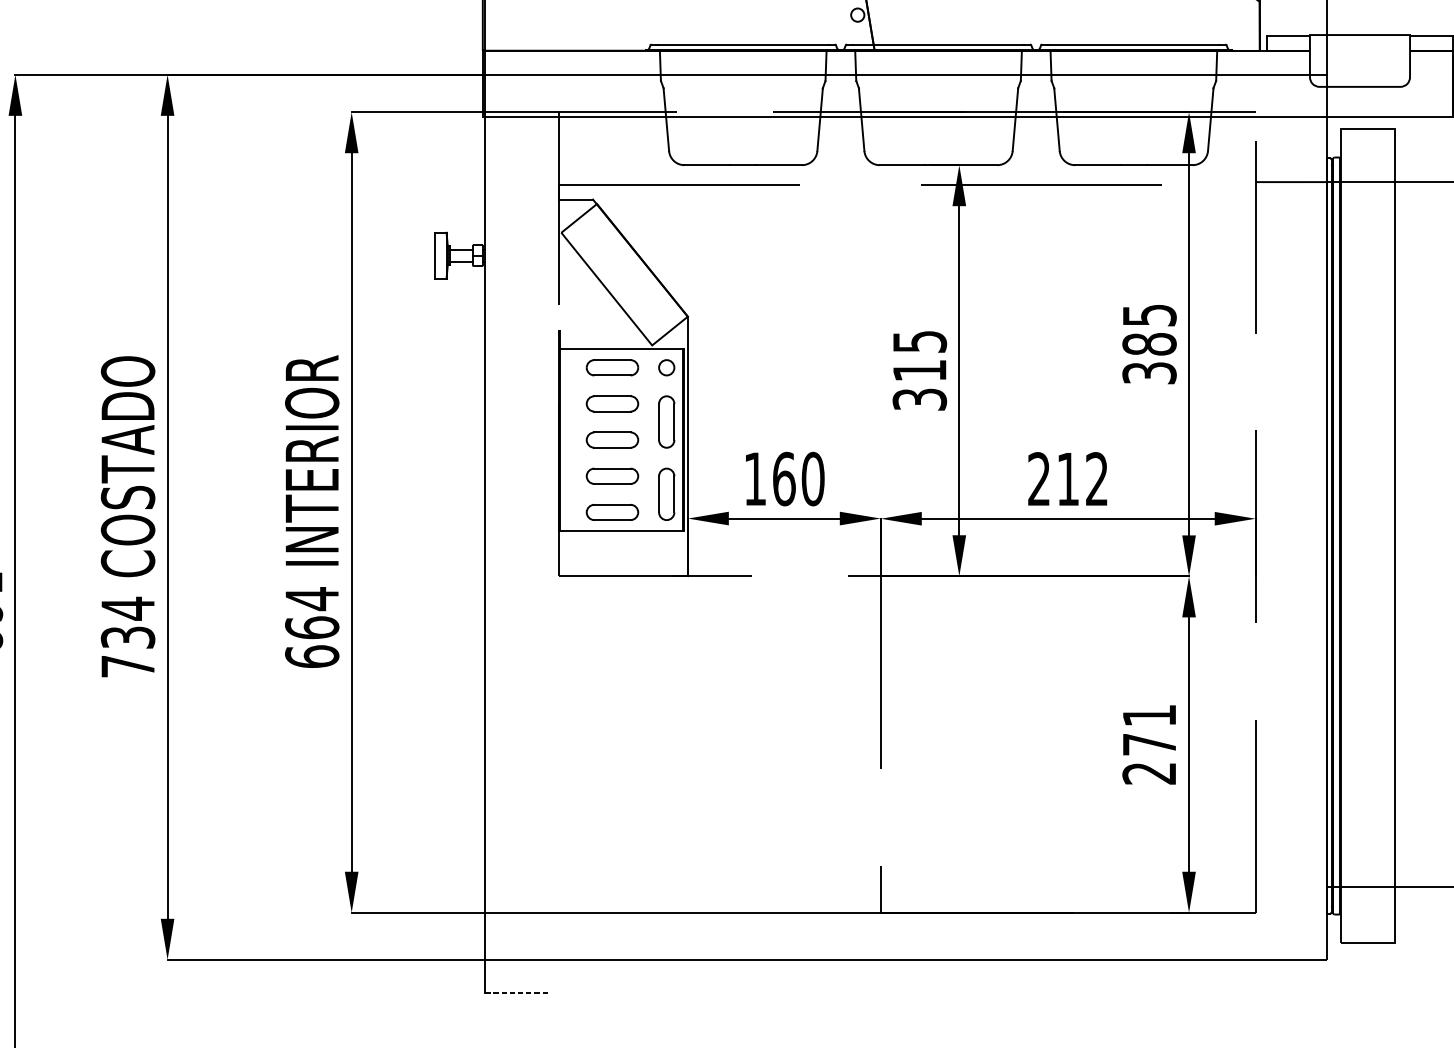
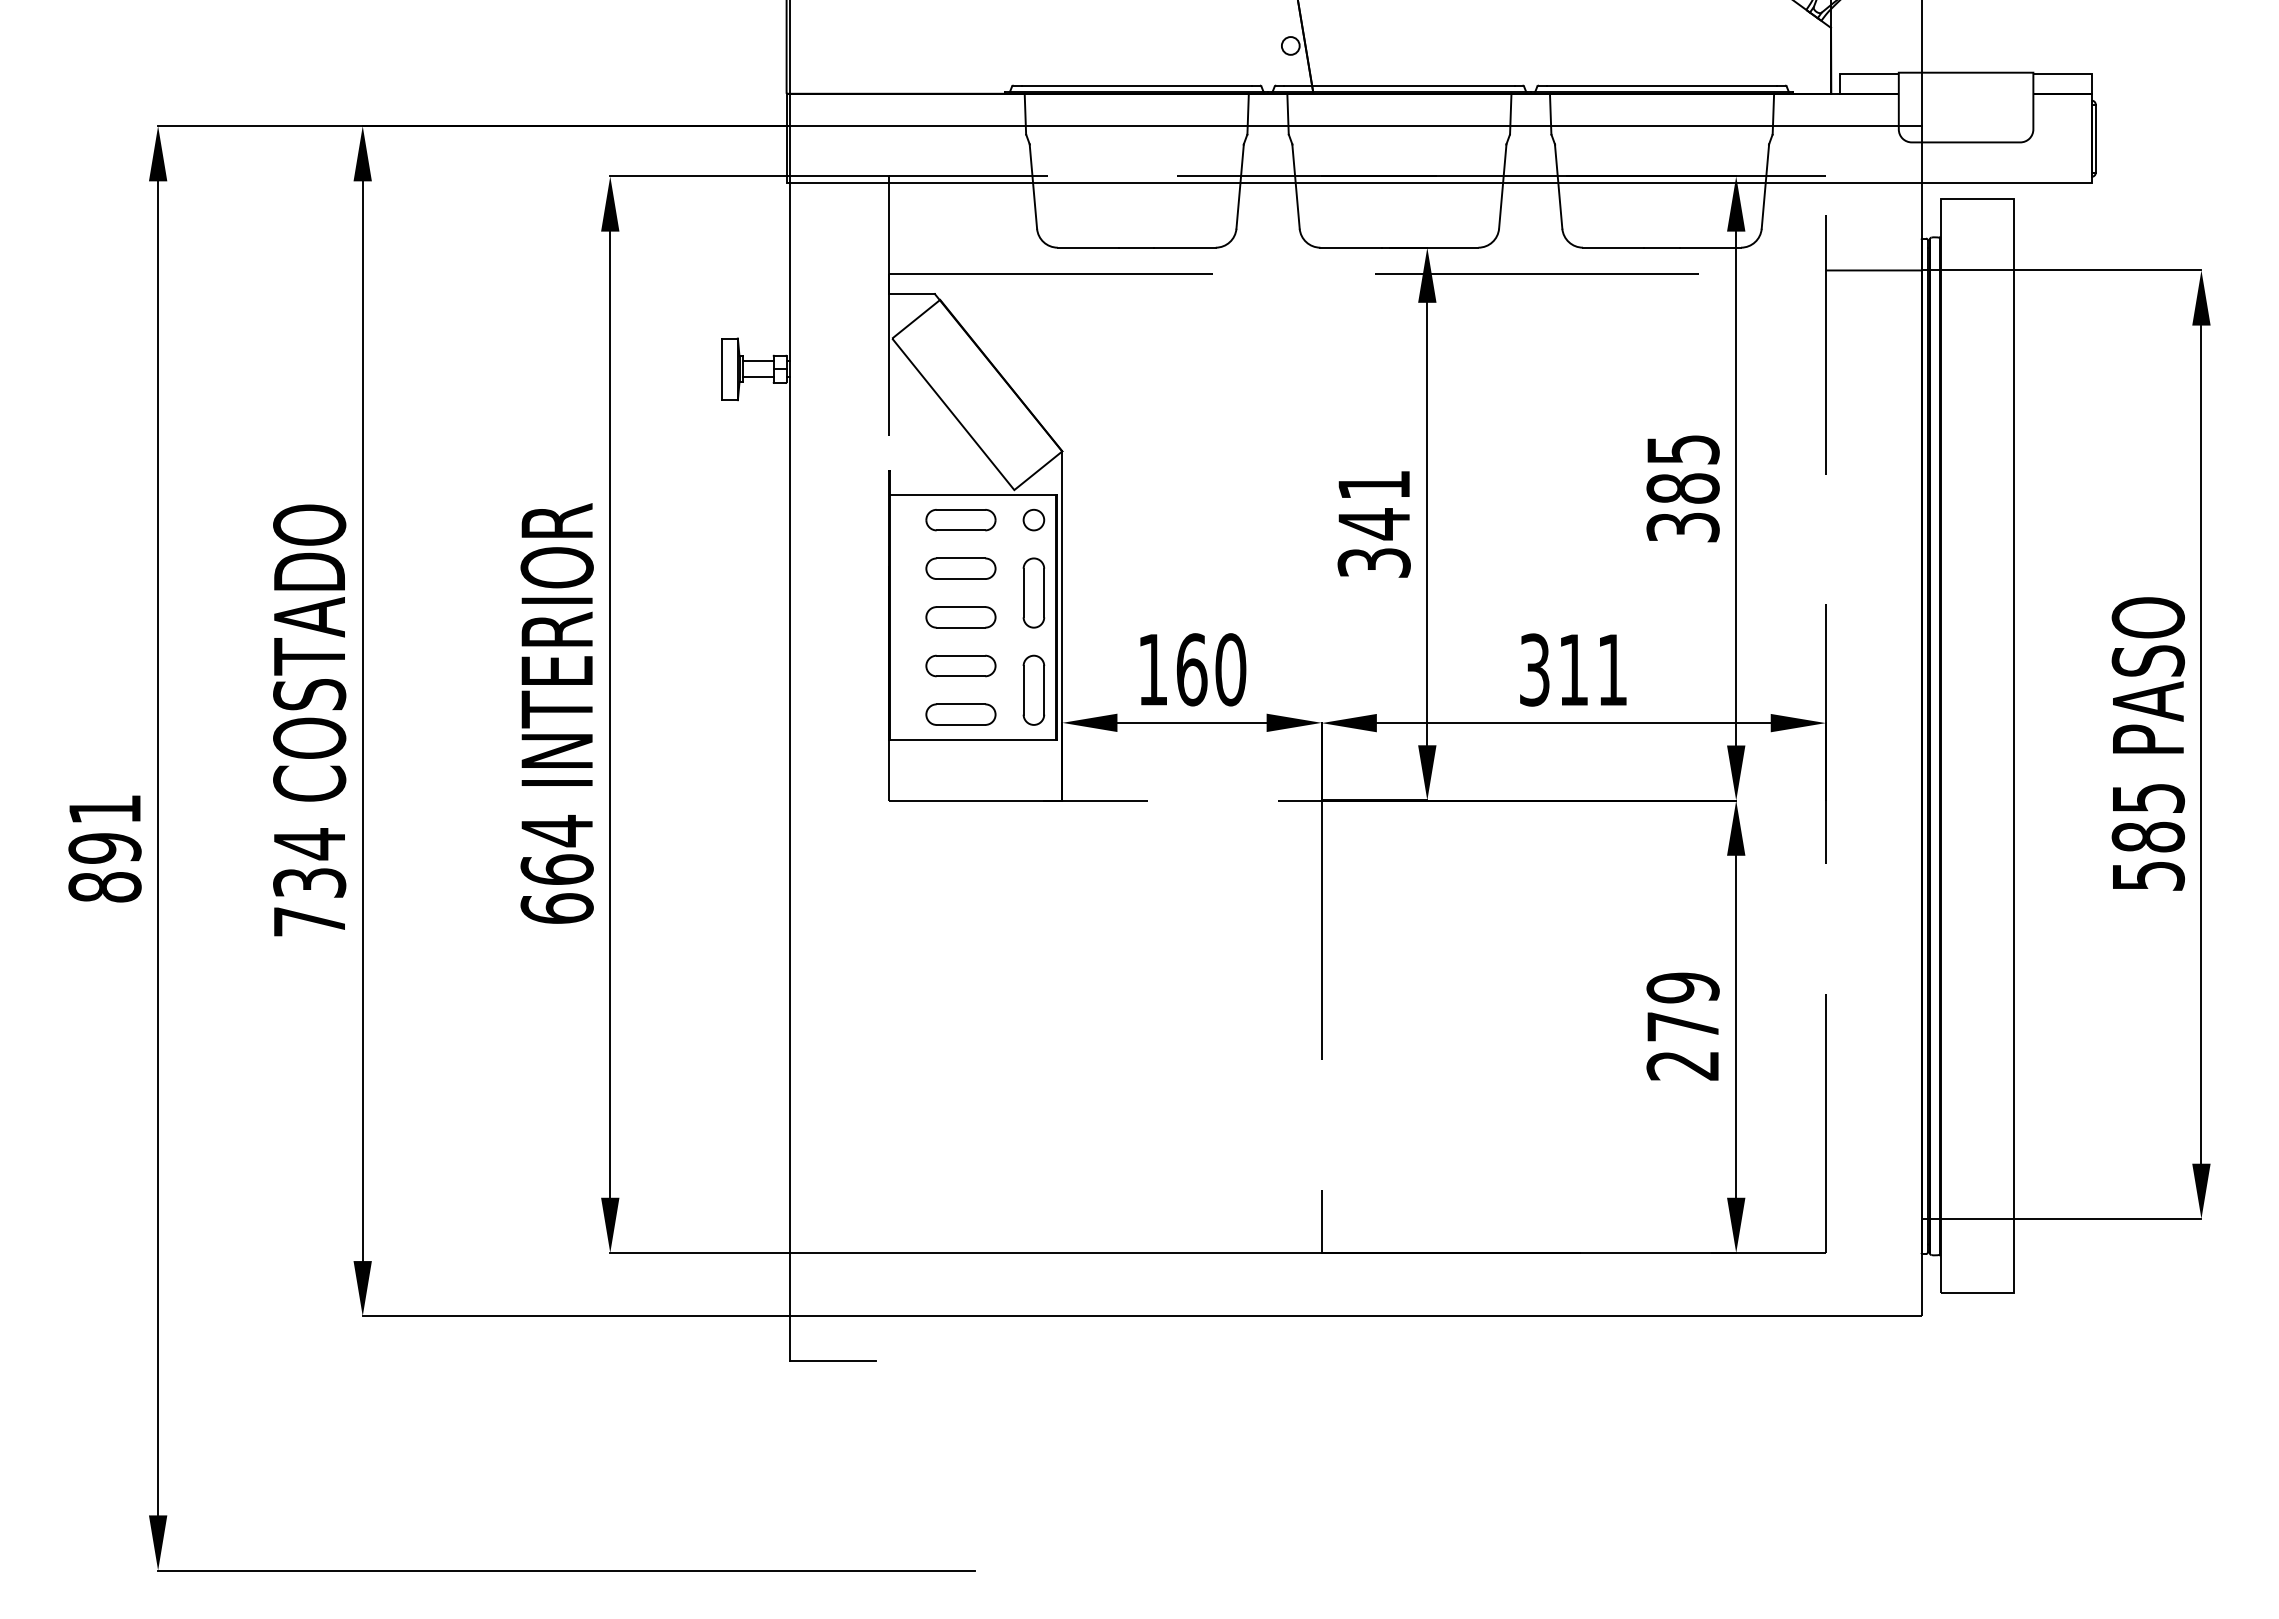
text: (920, 356) -> (1374, 505), 315 -> 341
text: (1068, 478) -> (1573, 669), 212 -> 311
text: (1149, 715) -> (1682, 987), 271 -> 279
line: (517, 992) -> (833, 1360), dashed -> solid

